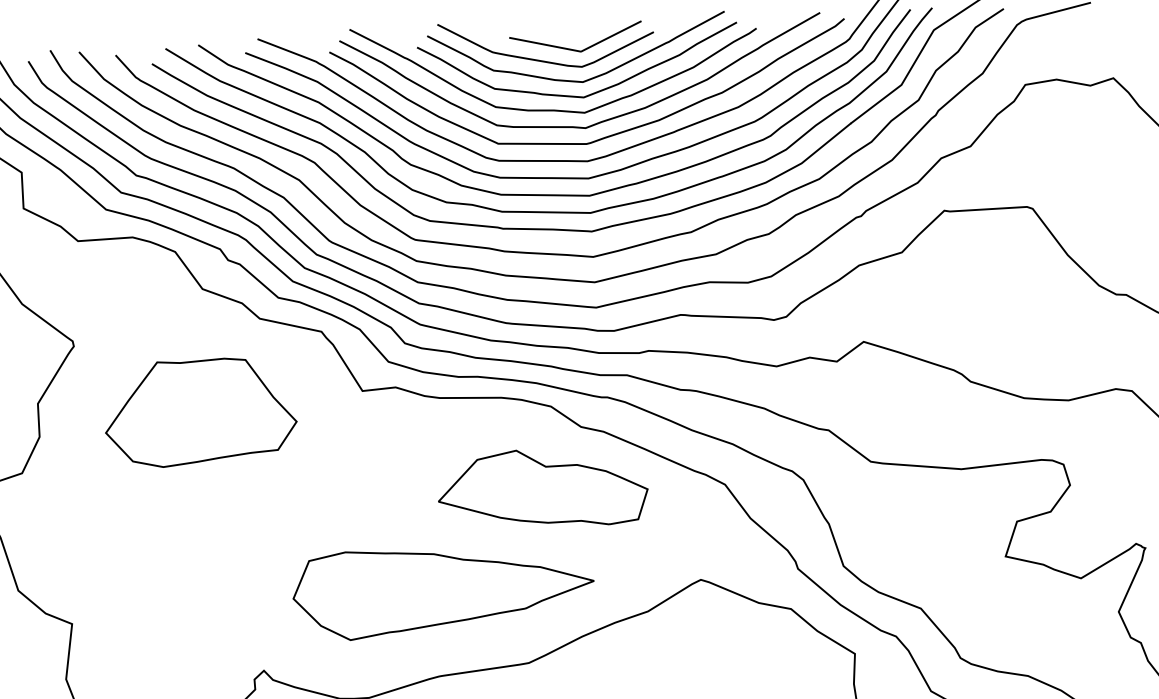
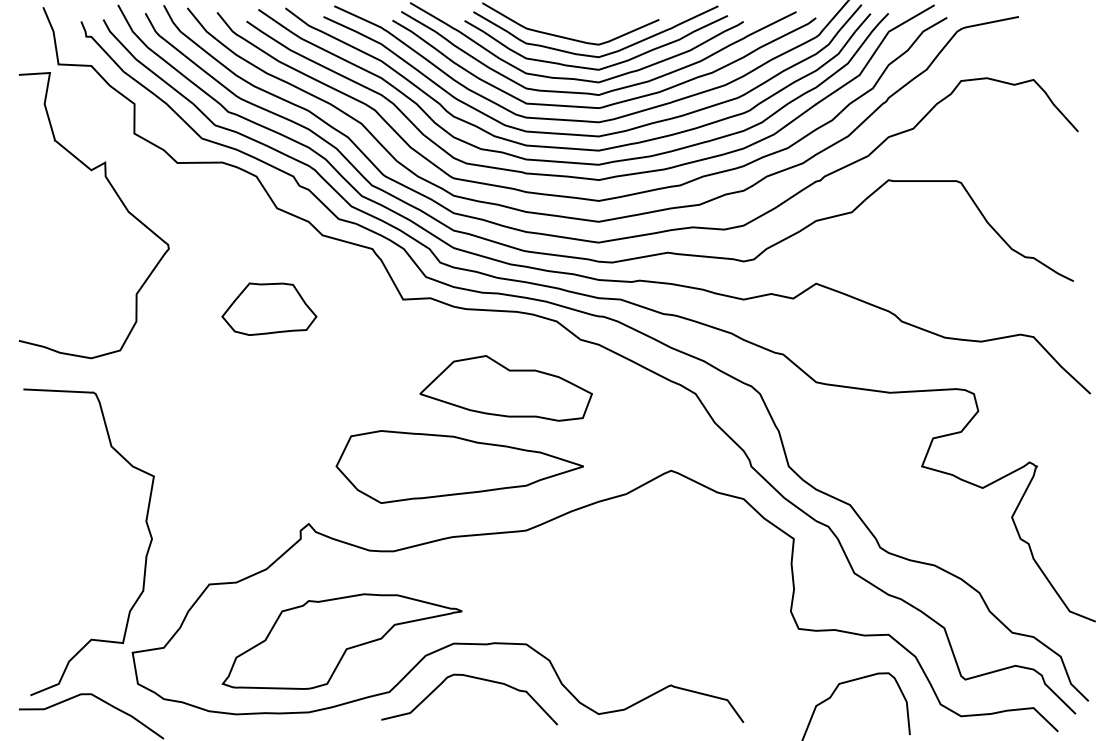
curve: (574, 48) -> (593, 29), removed
part: (200, 412) -> (269, 309), size x0.6
part: (542, 488) -> (505, 388), moved

